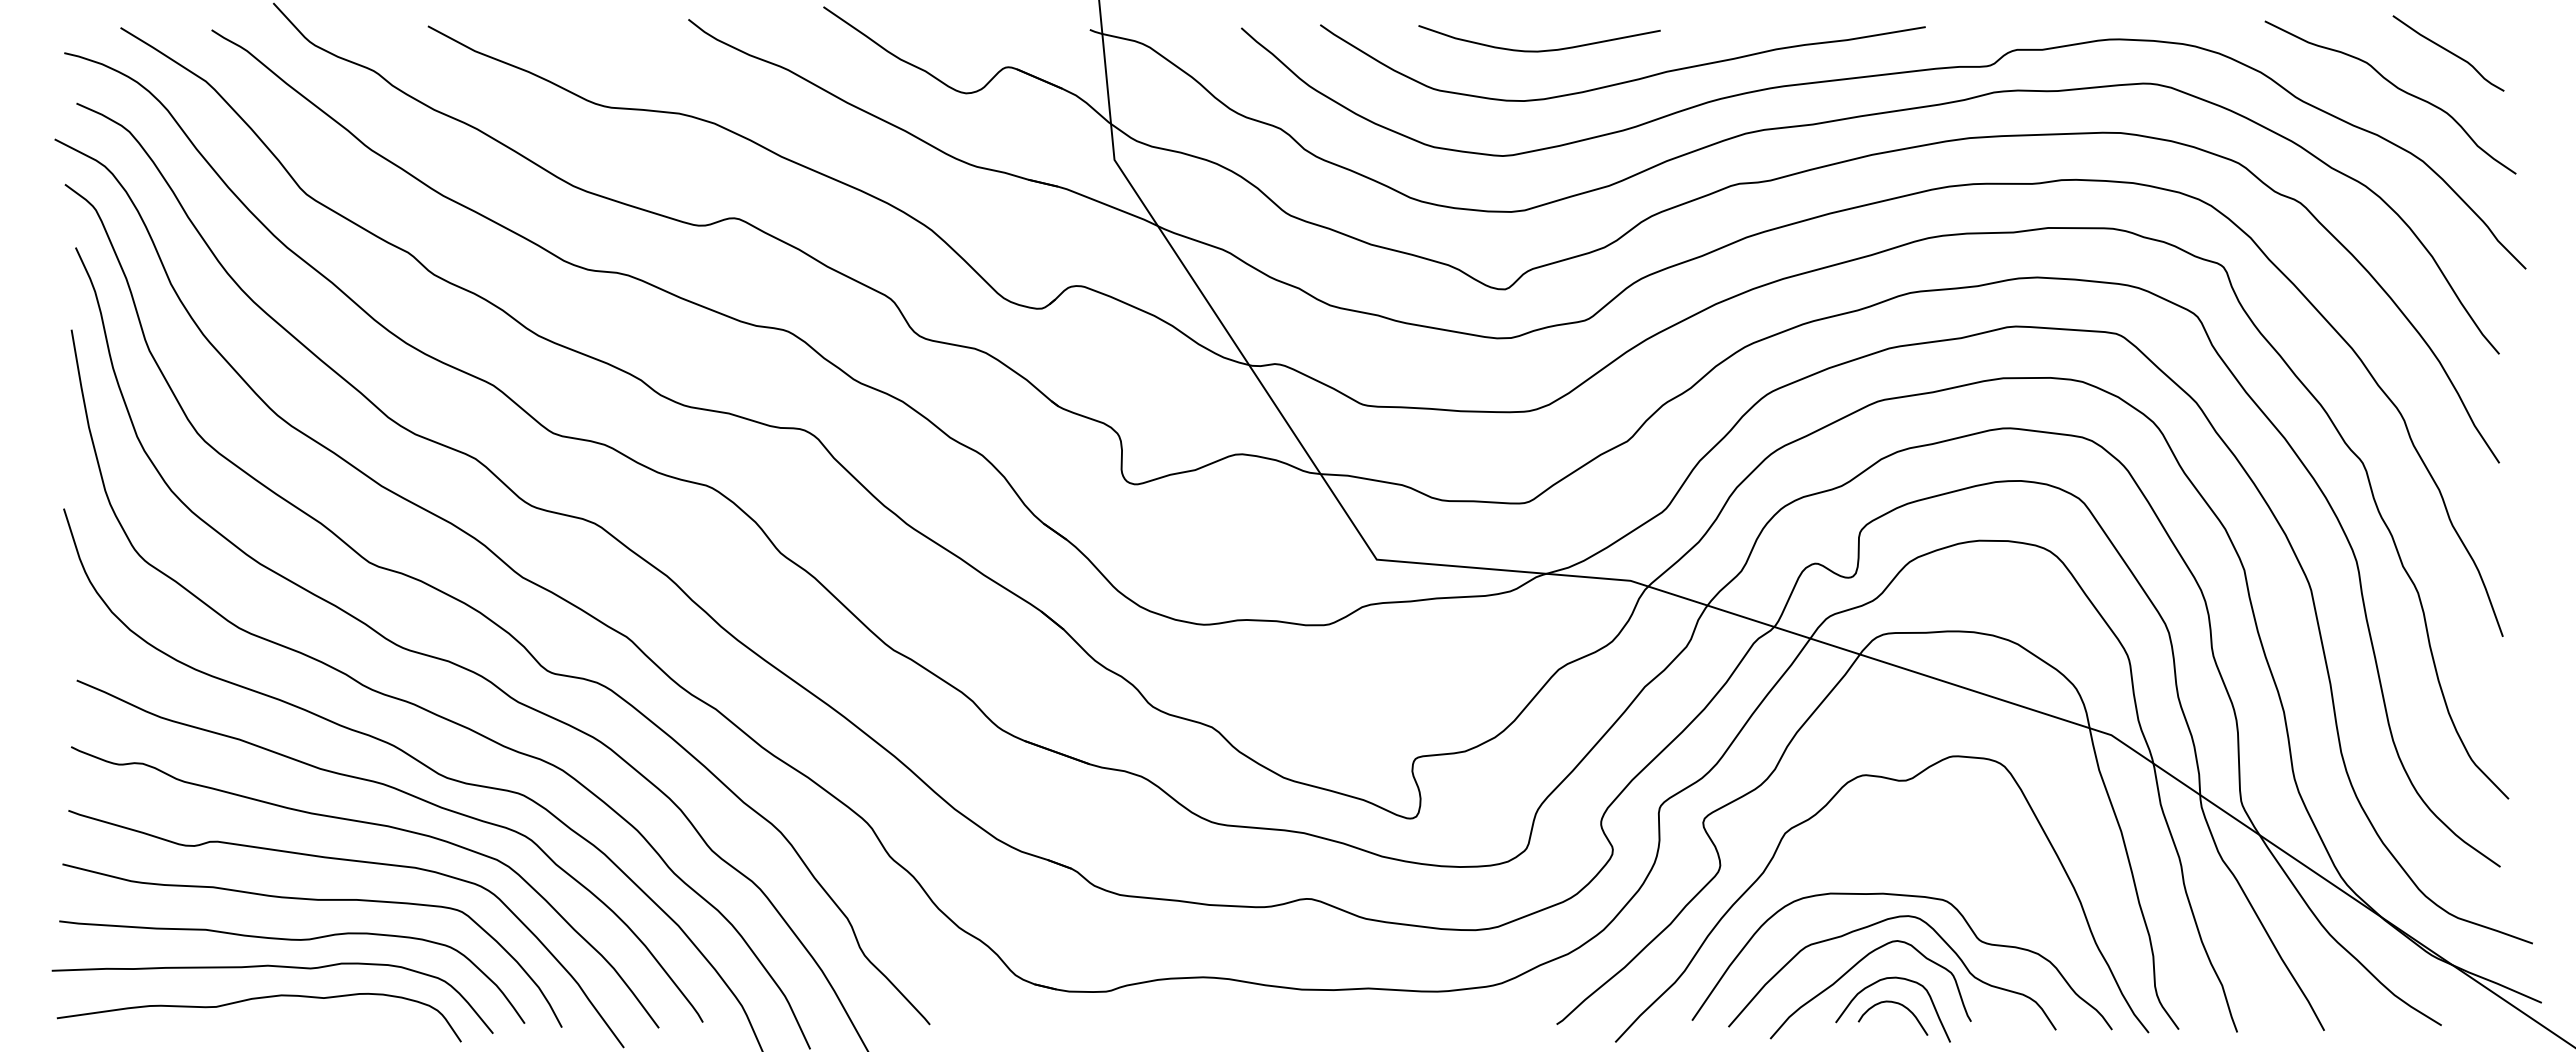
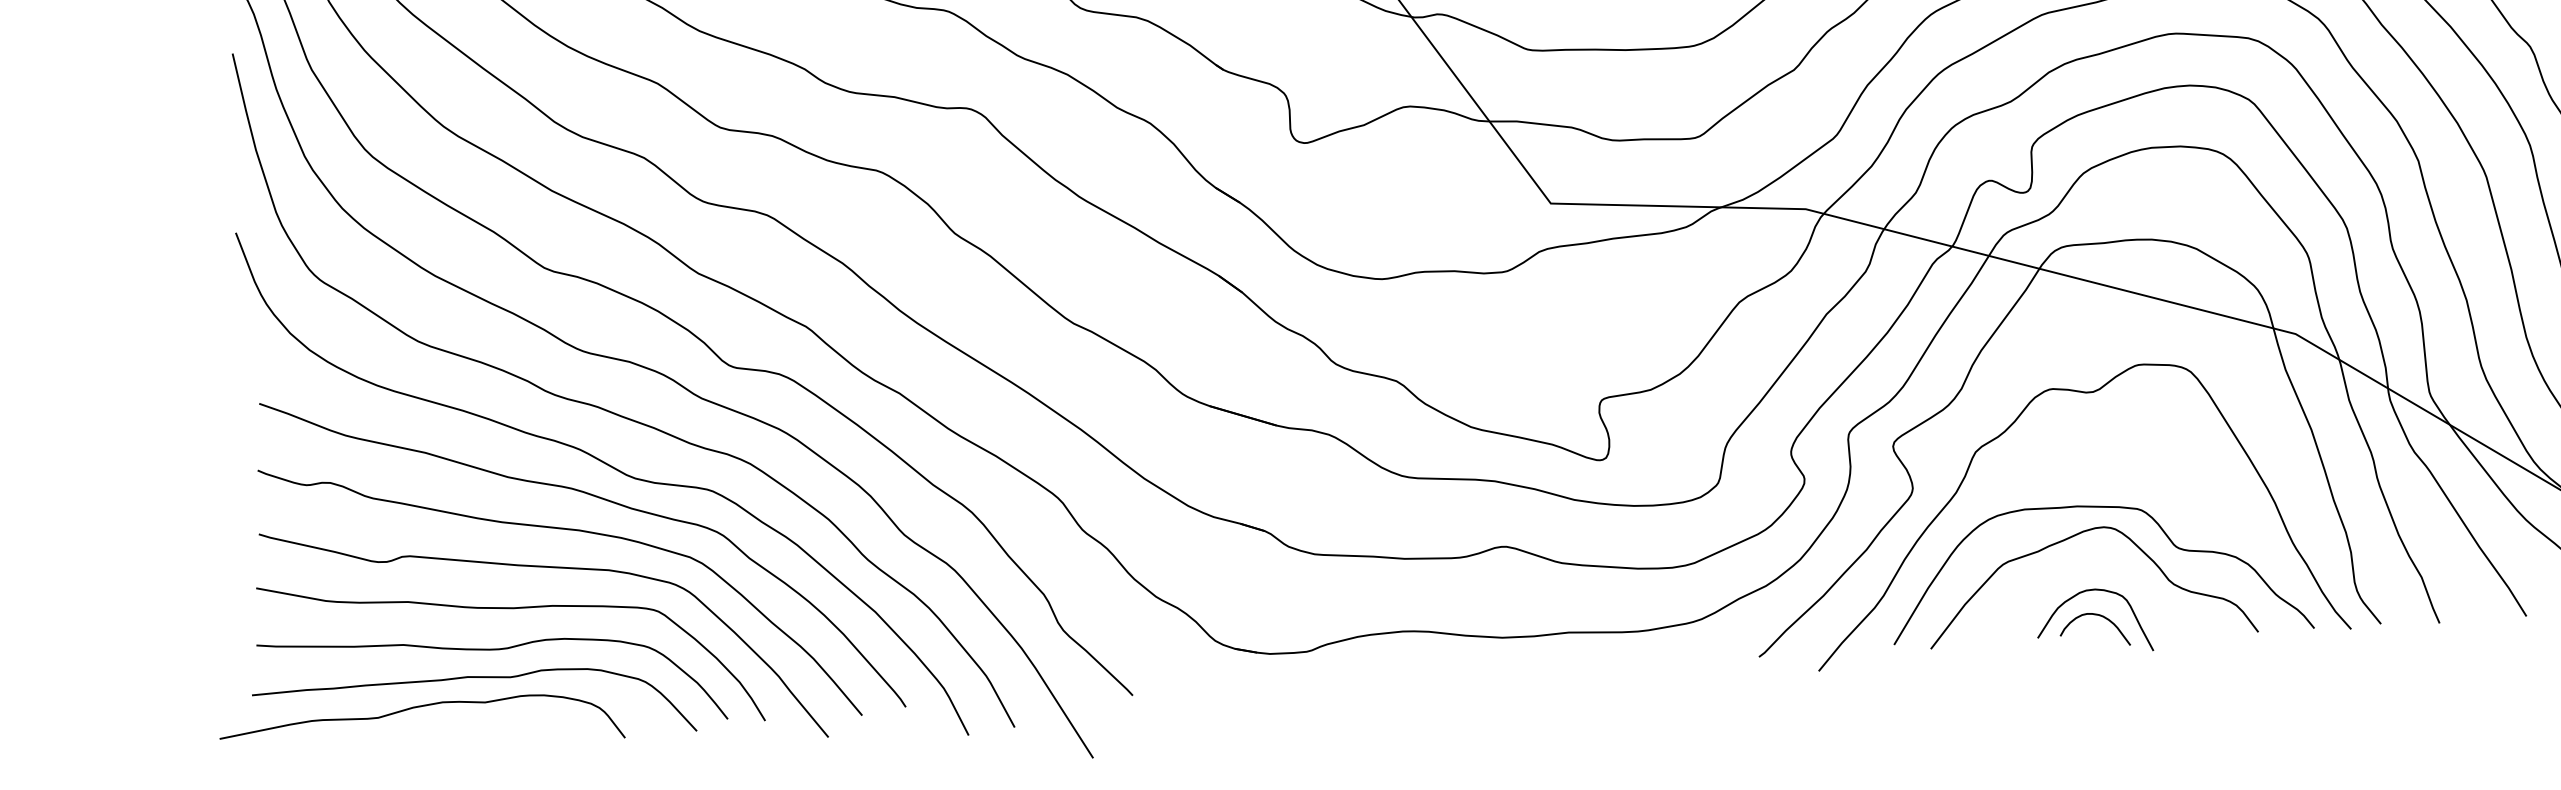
curve: (1854, 967) -> (2053, 581), removed
curve: (257, 999) -> (418, 707), moved

